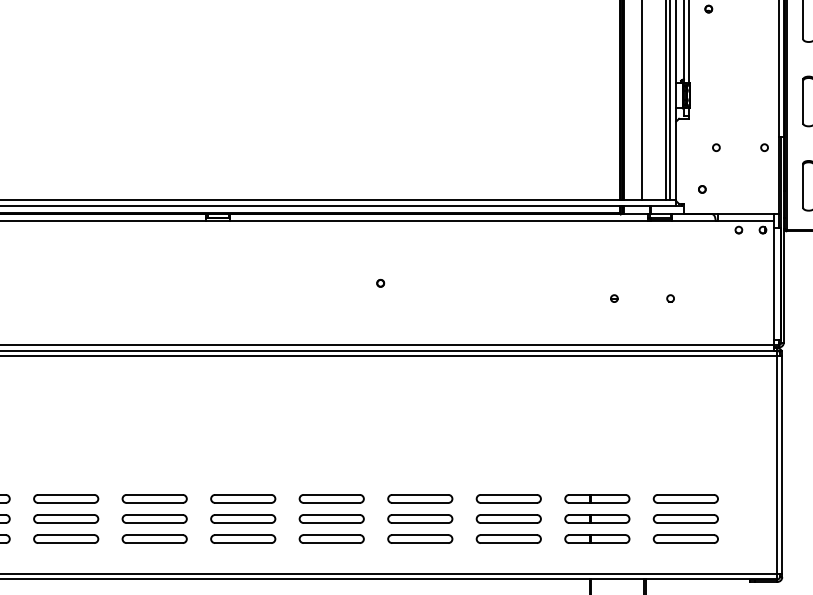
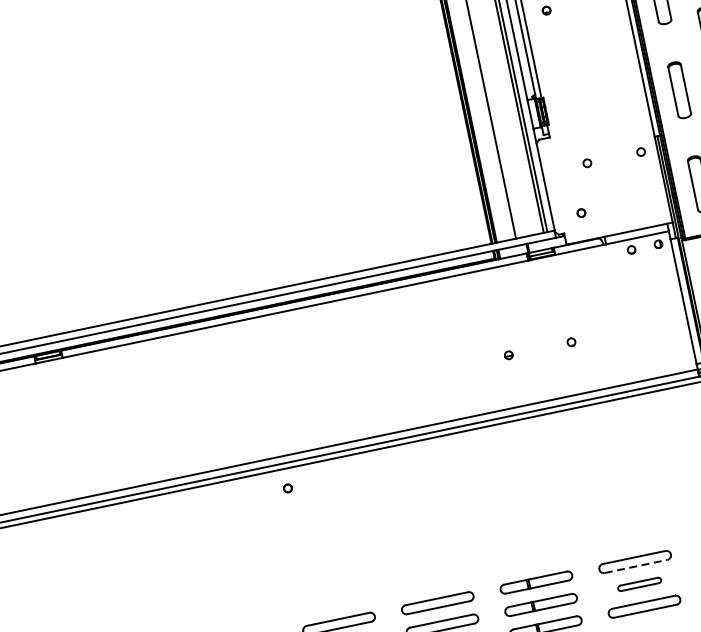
part: (380, 283) -> (287, 488), moved
line: (686, 502) -> (636, 565), solid -> dashed
part: (685, 518) -> (639, 583), size x0.6

